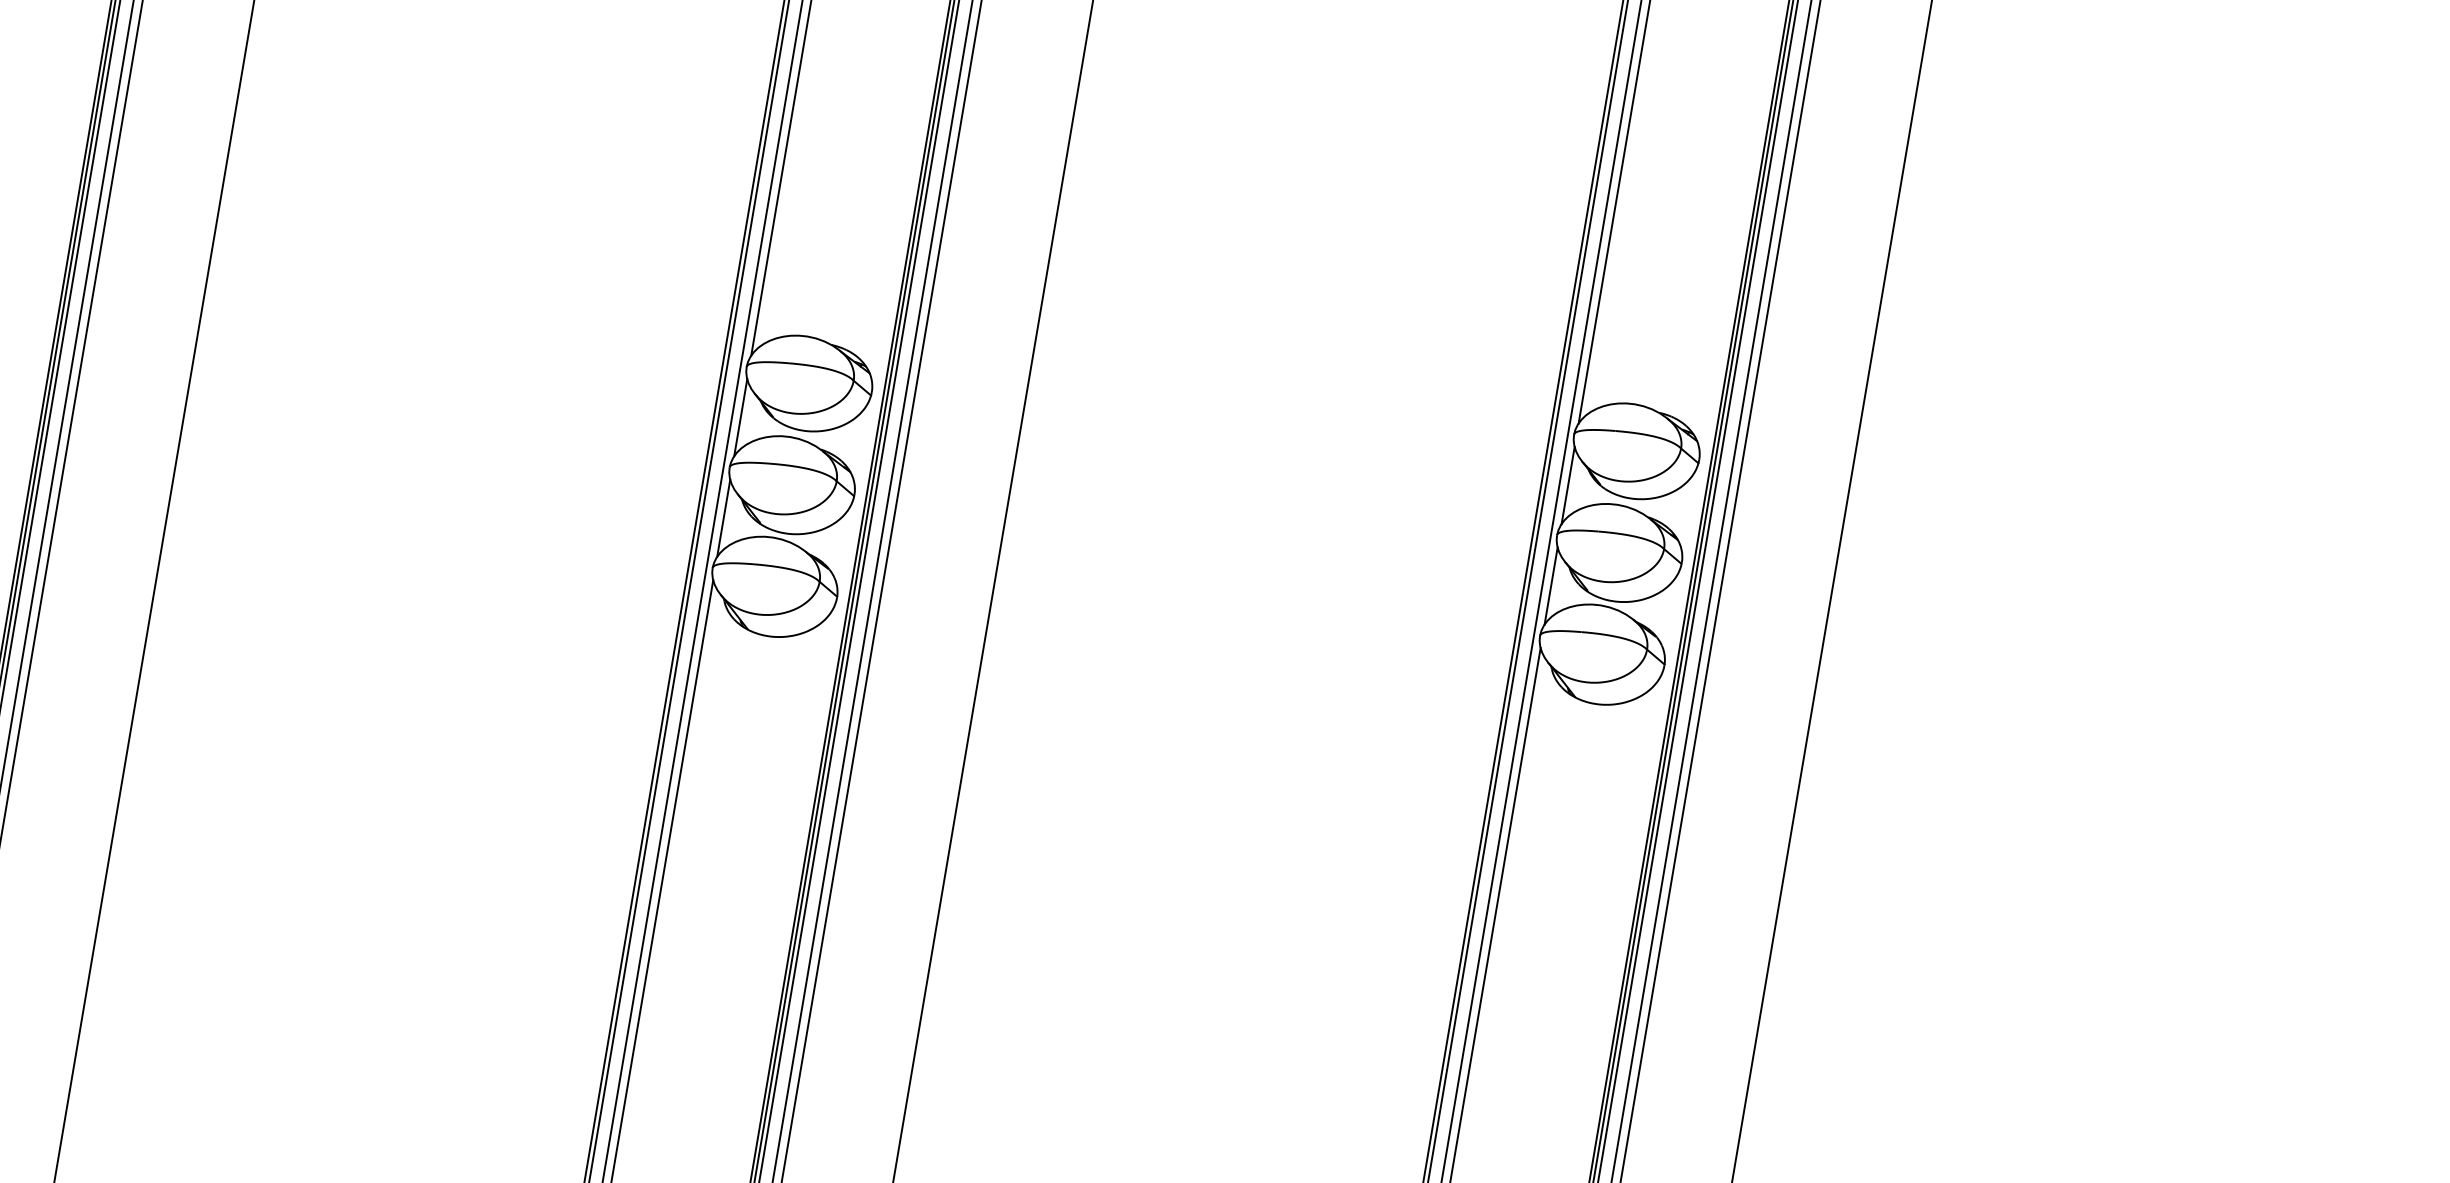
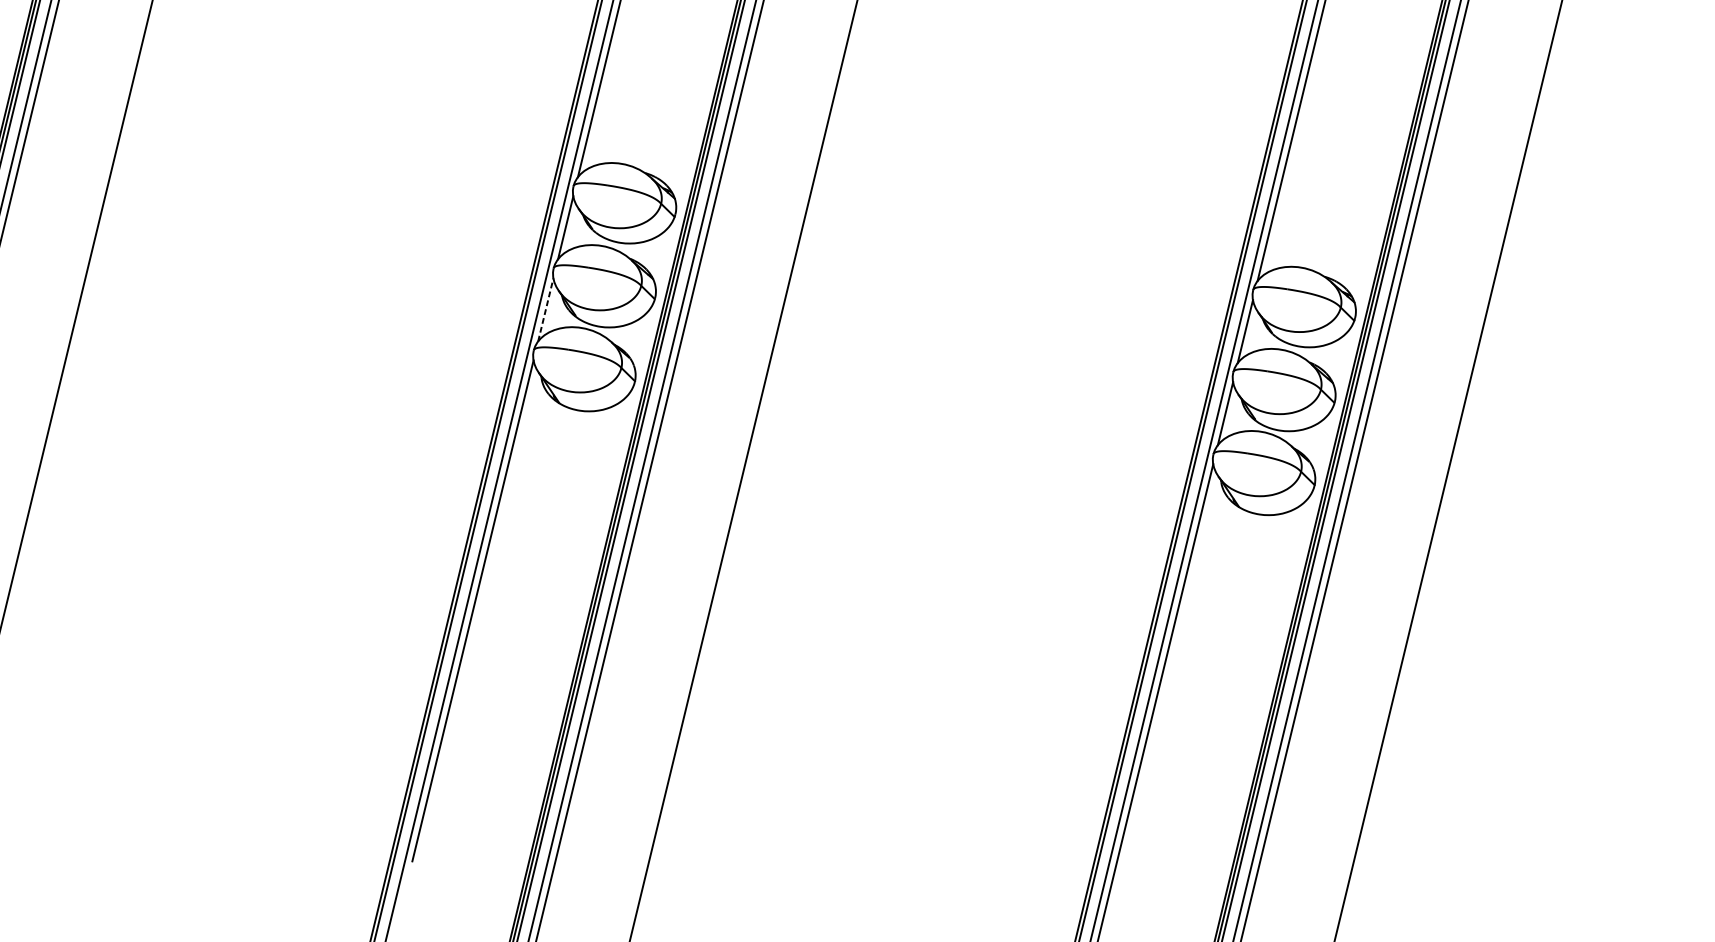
line: (723, 517) -> (545, 309), solid -> dashed

